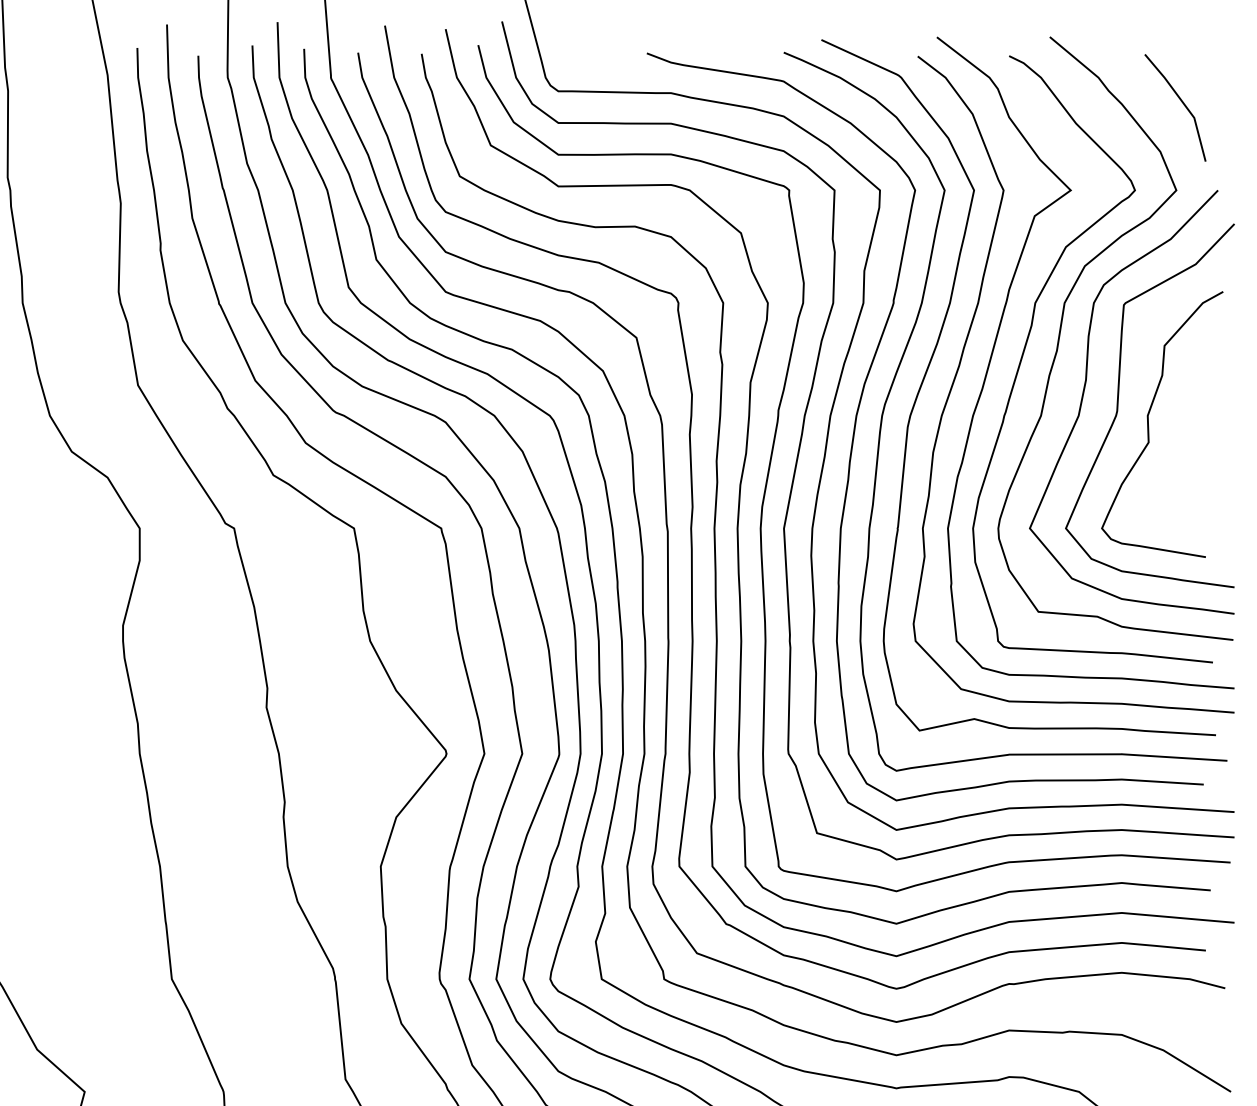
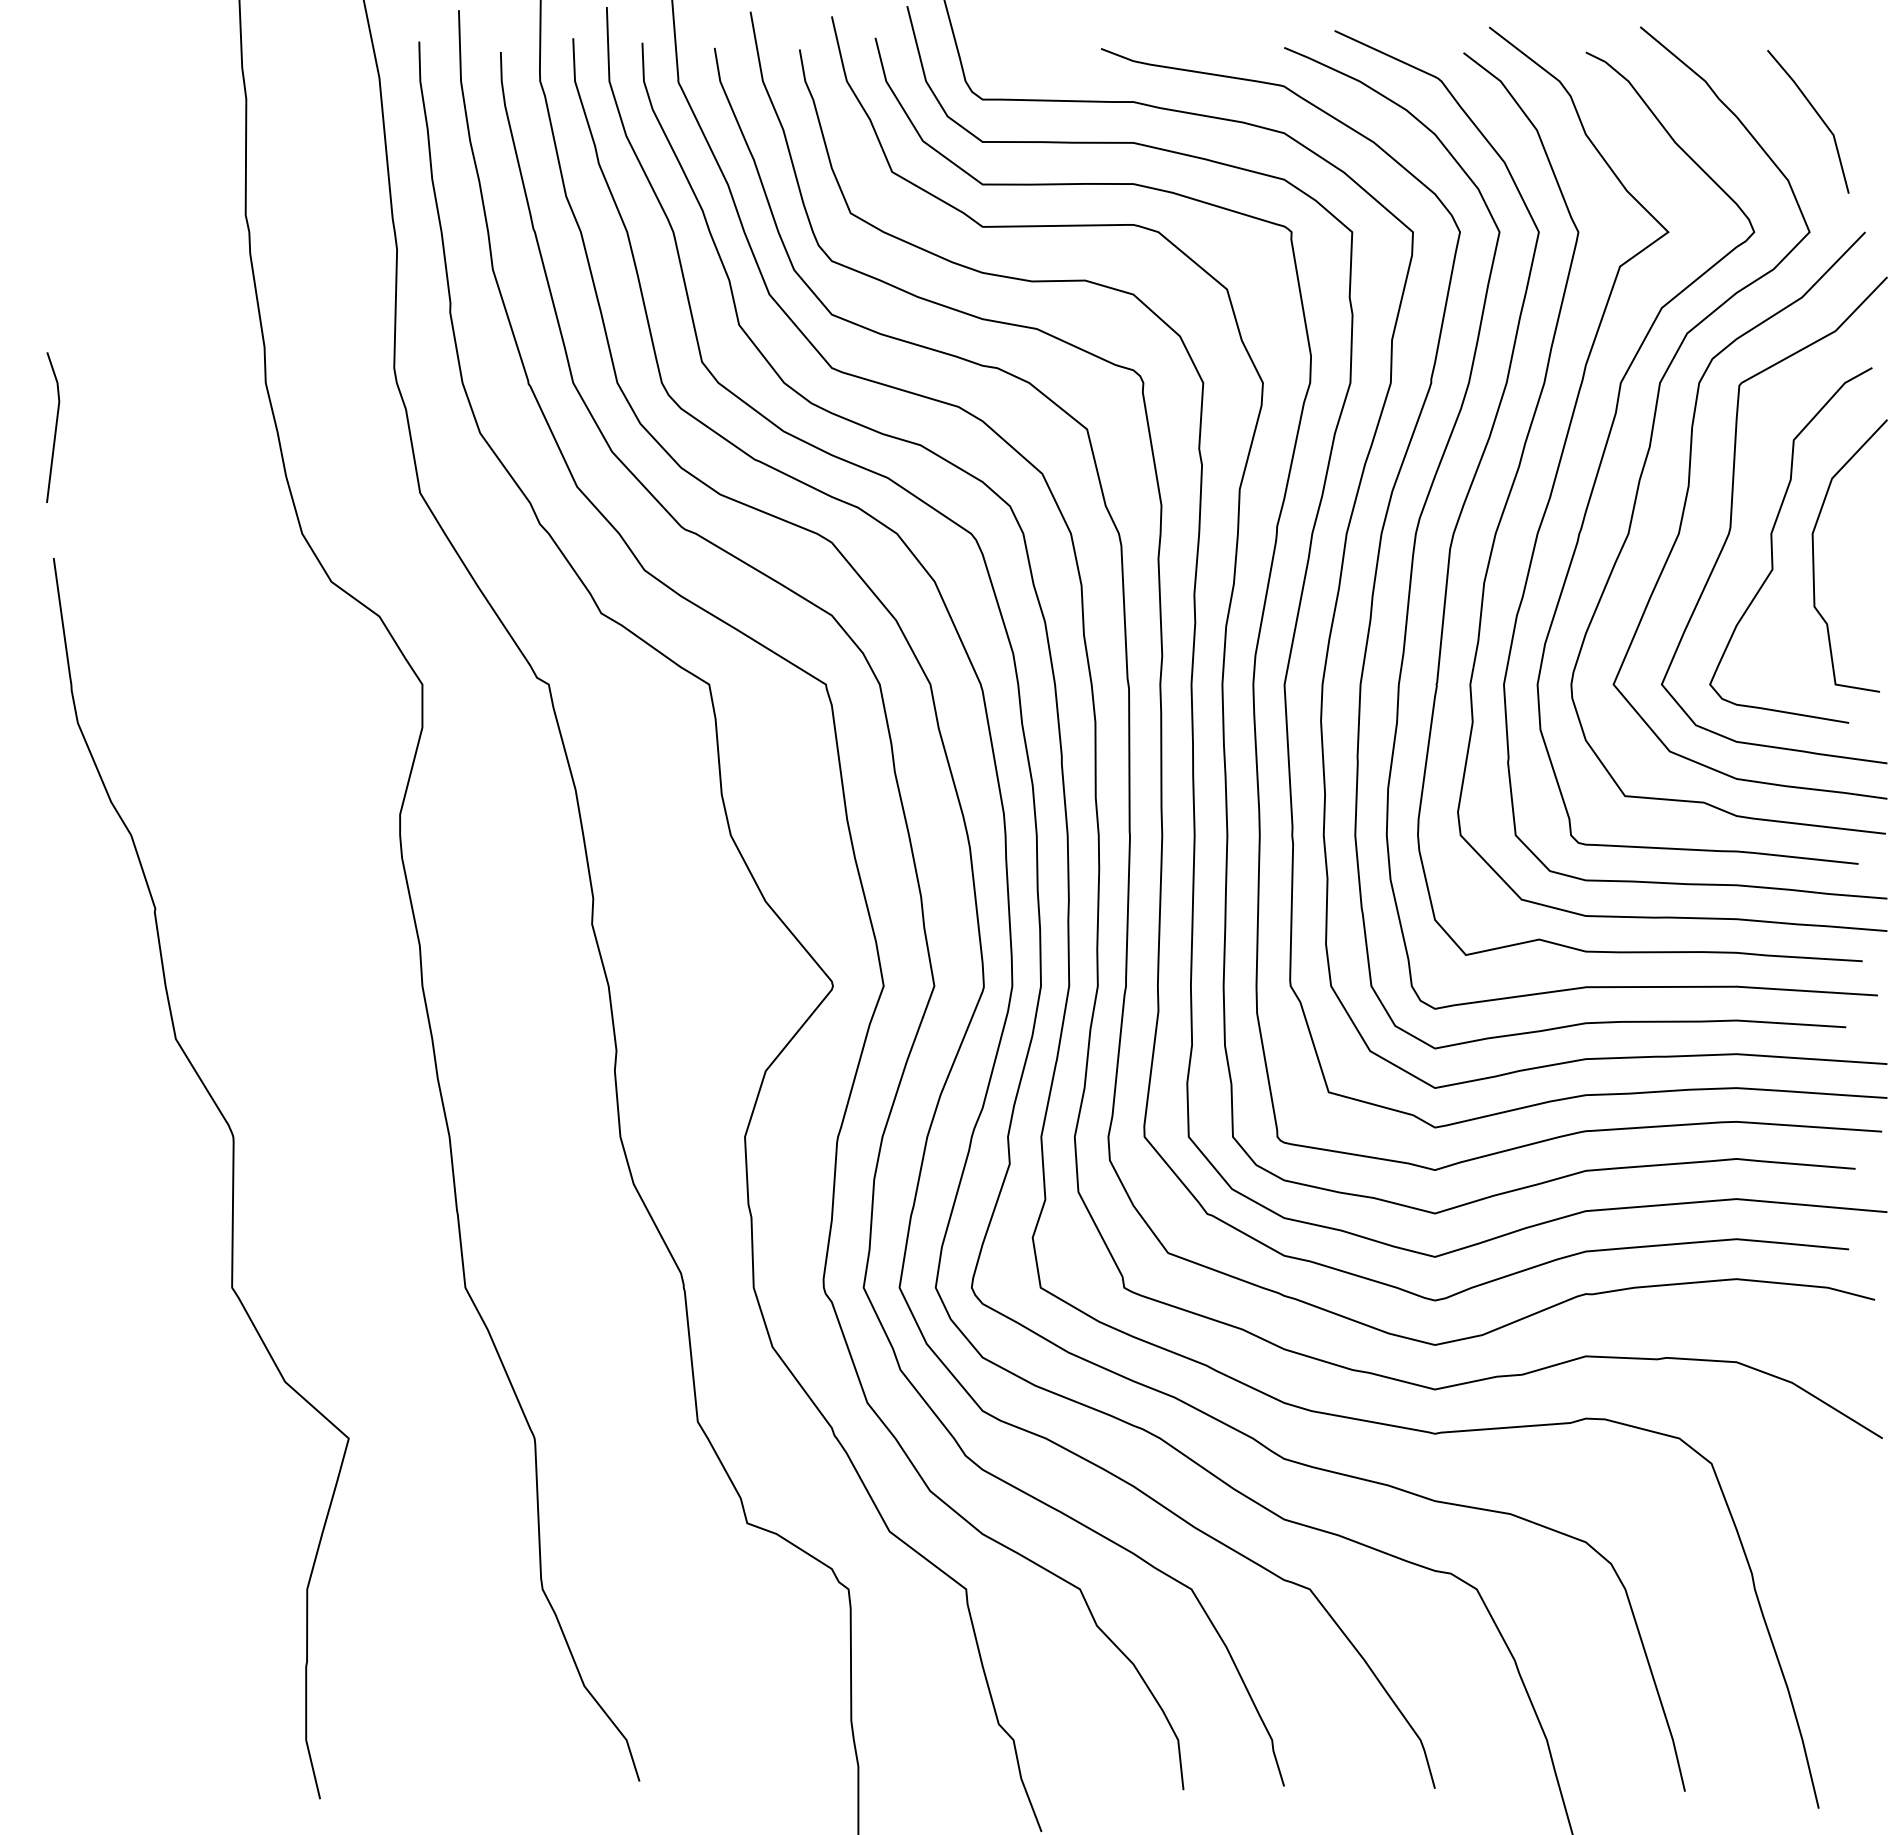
curve: (1180, 432) -> (1814, 555), added

